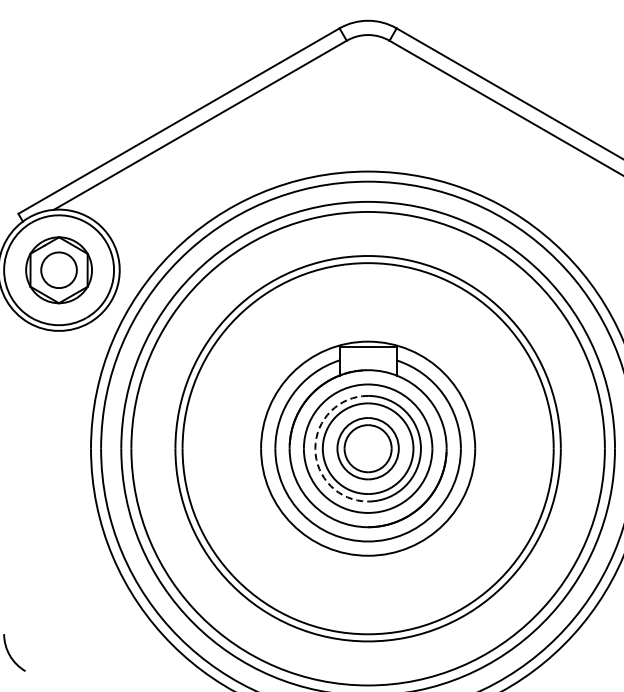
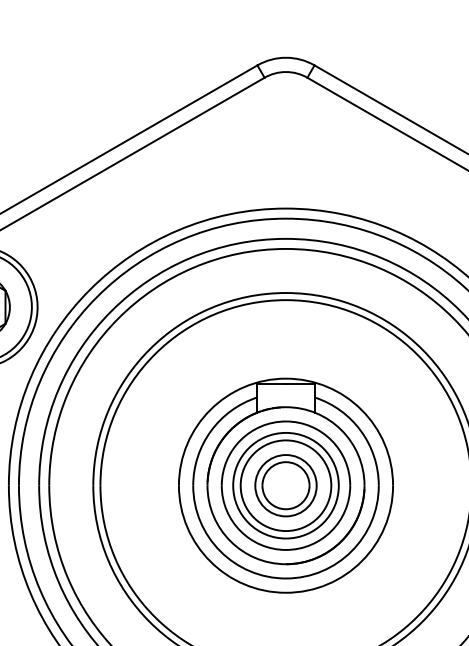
arc: (315, 448) -> (233, 485), dashed -> solid

